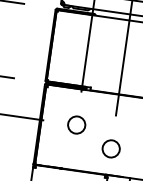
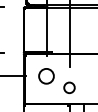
circle: (76, 125) -> (46, 76), size x1.4

